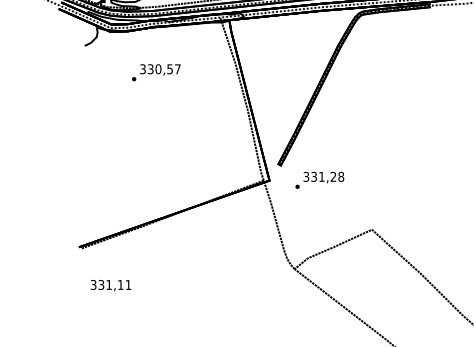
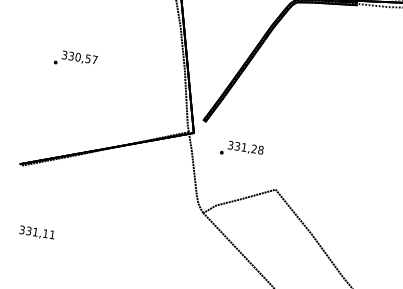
text: (156, 72) -> (75, 59), moved
text: (319, 179) -> (241, 149), moved
text: (110, 285) -> (36, 232), moved

